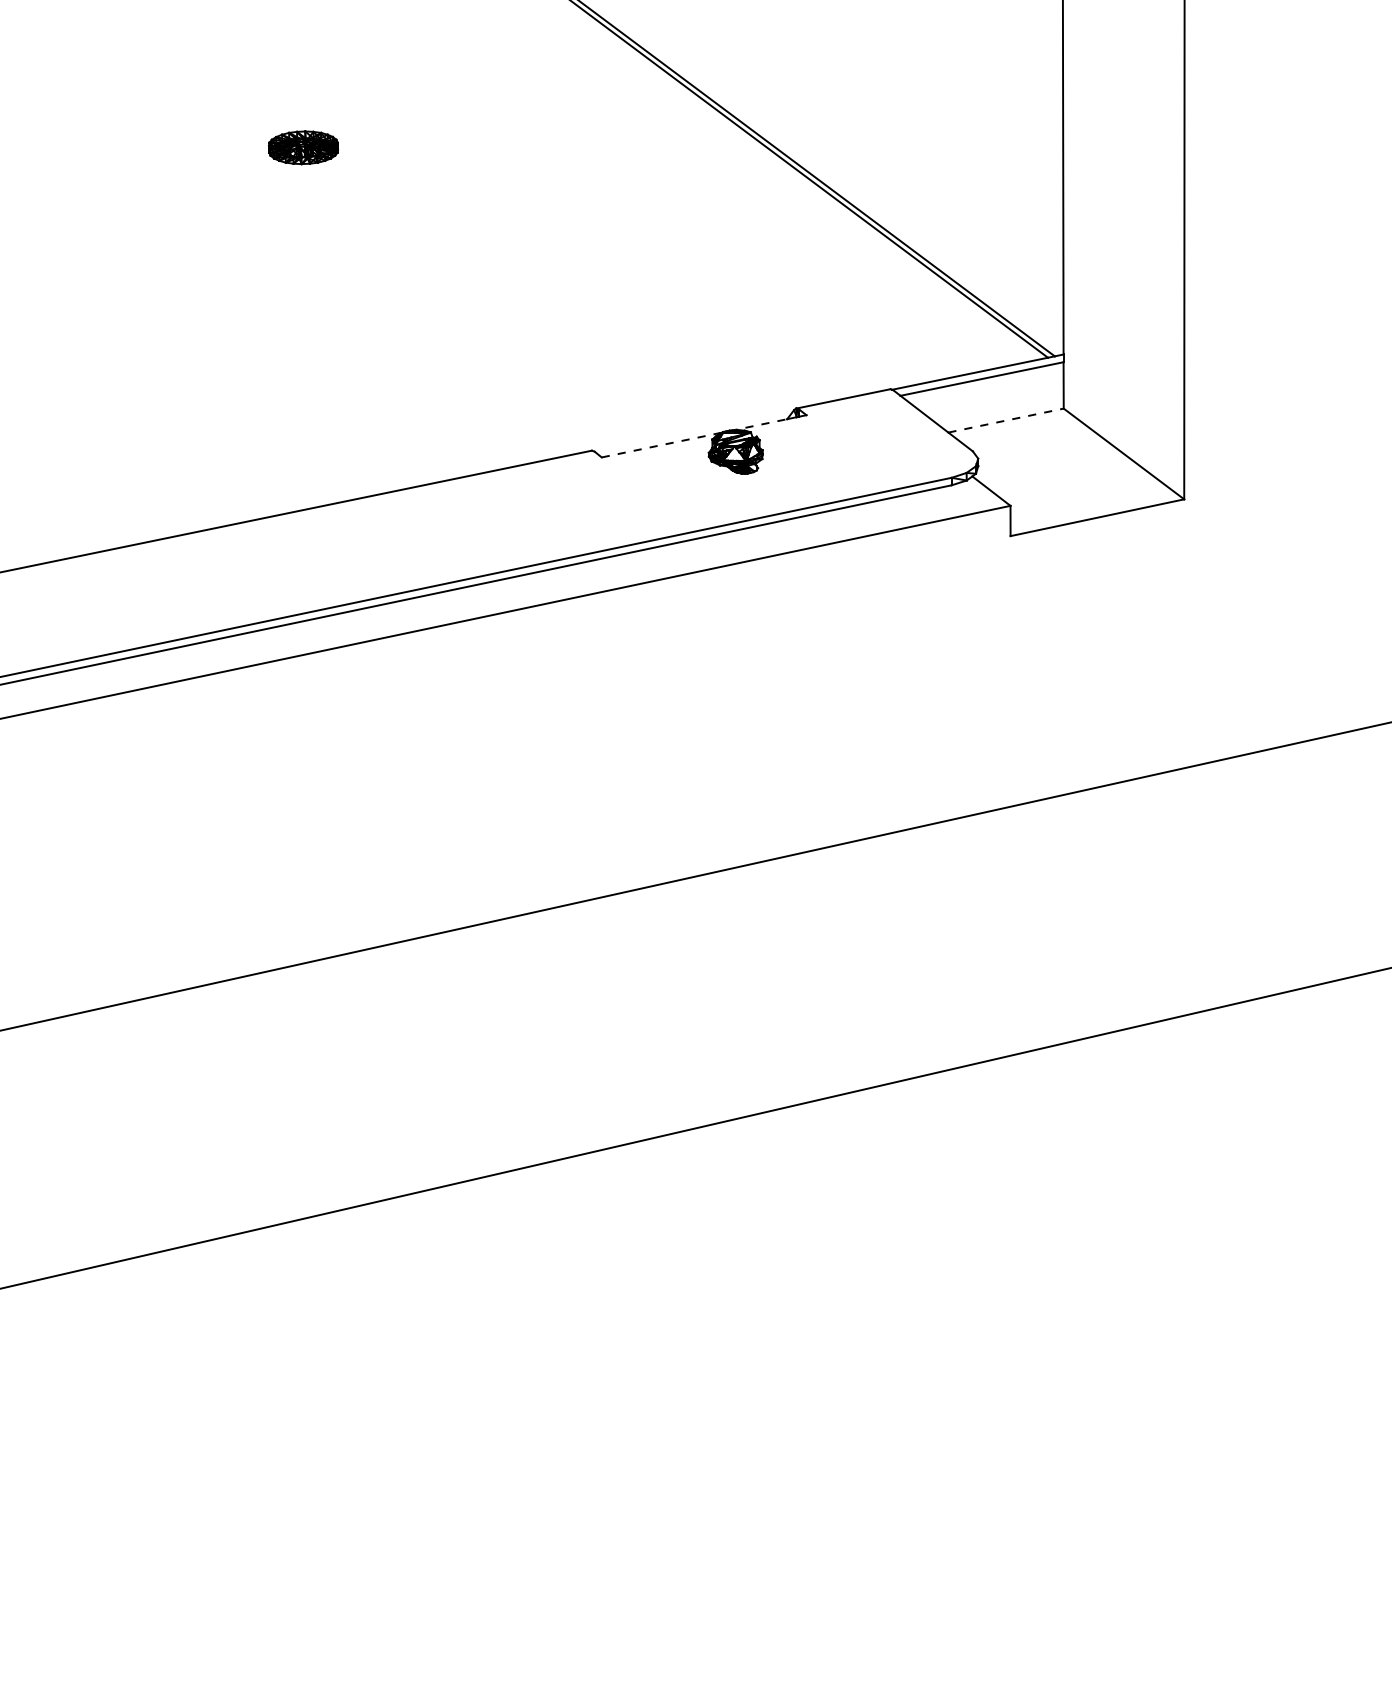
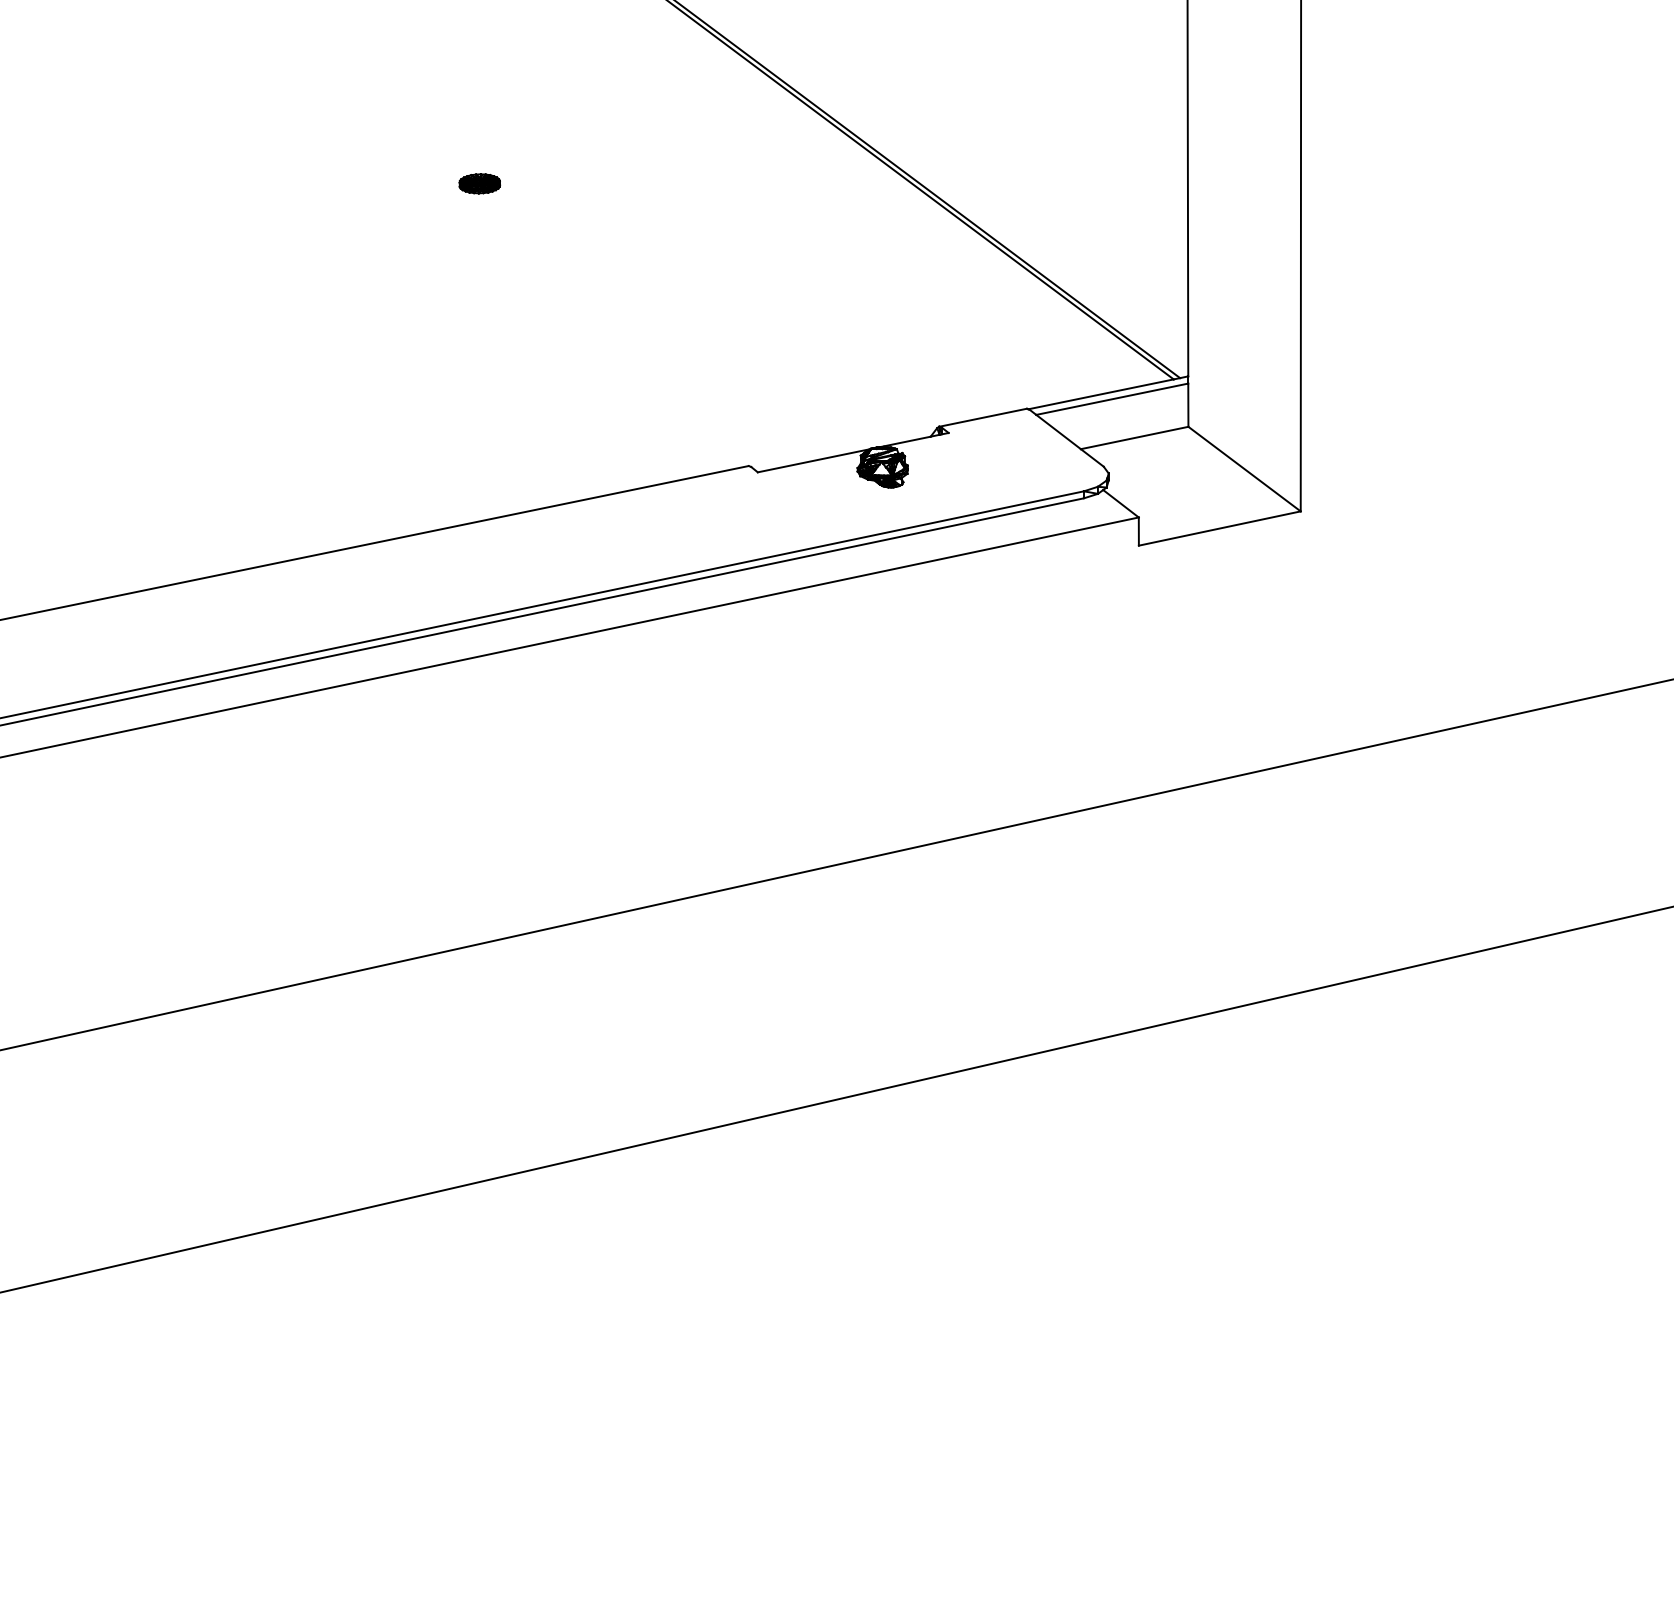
part: (303, 147) -> (479, 183), size x0.62
line: (1005, 421) -> (1134, 438), dashed -> solid
line: (694, 438) -> (844, 454), dashed -> solid

